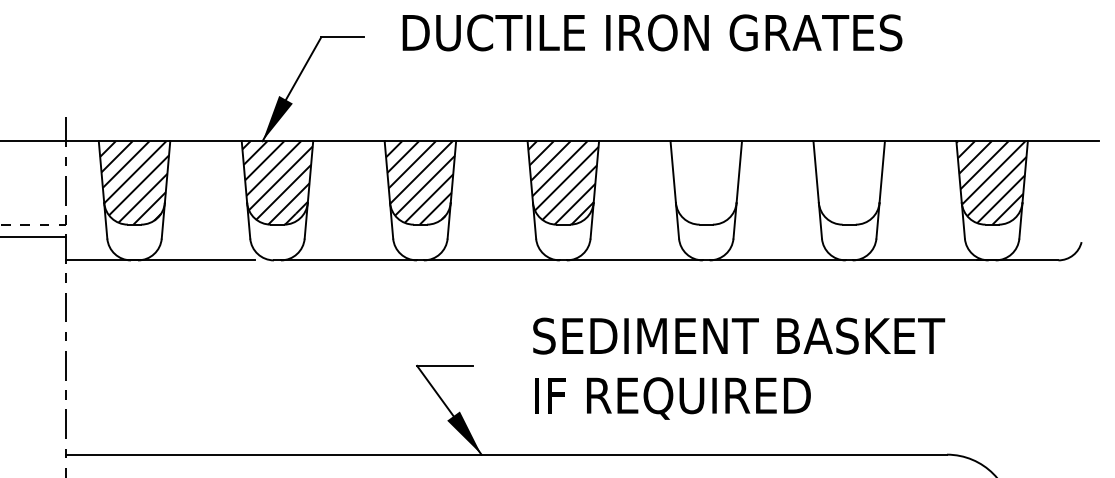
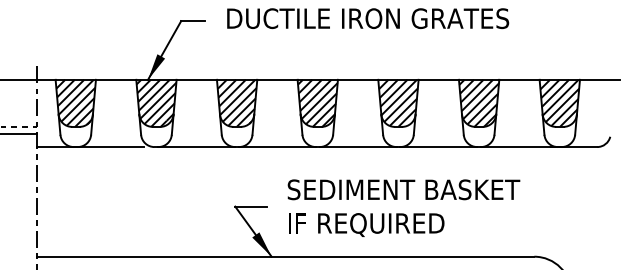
hatch: (704, 181) -> (397, 102), added
hatch: (848, 181) -> (478, 102), added
text: (738, 367) -> (403, 207), moved

